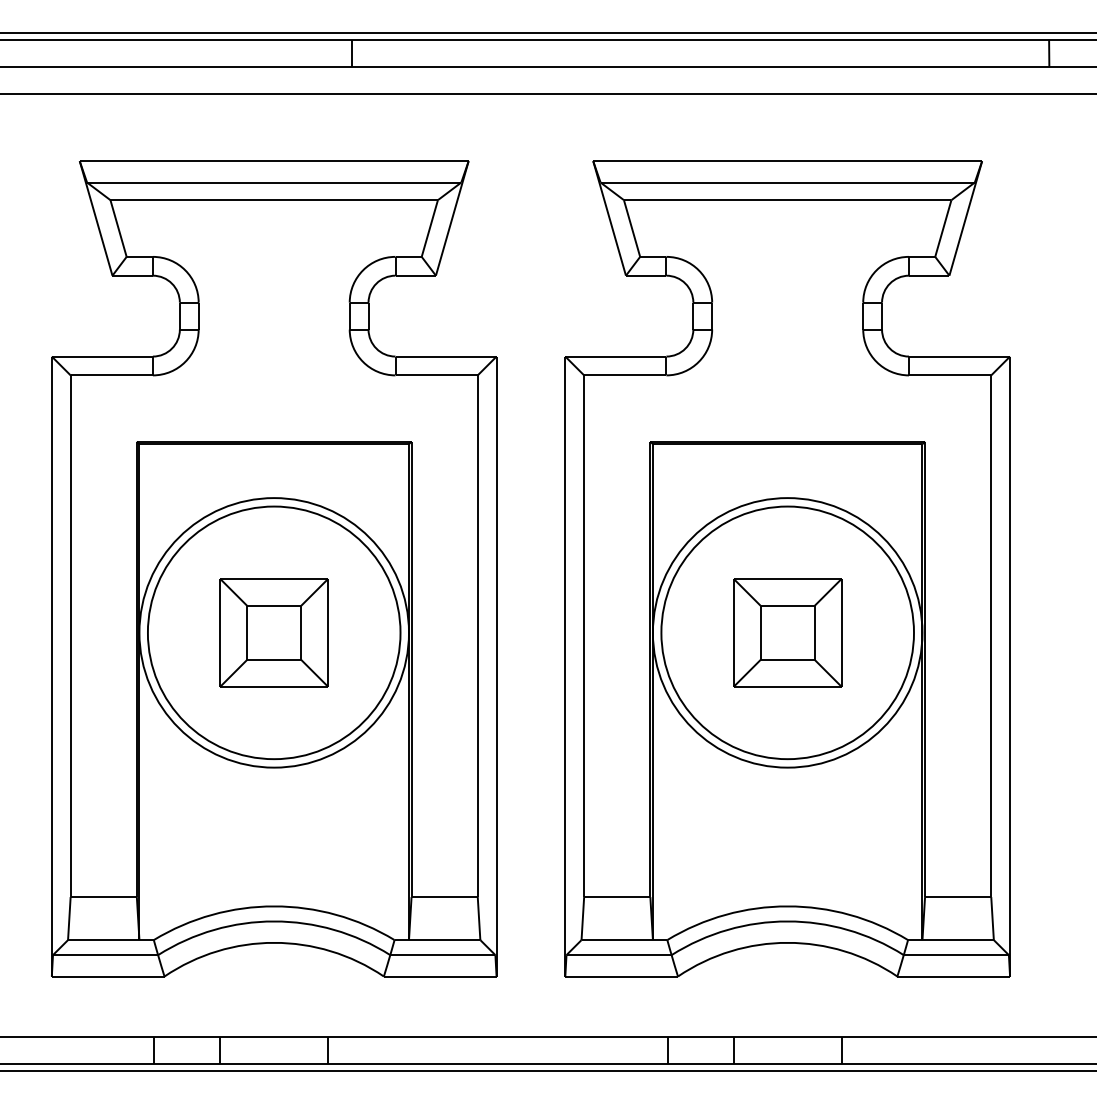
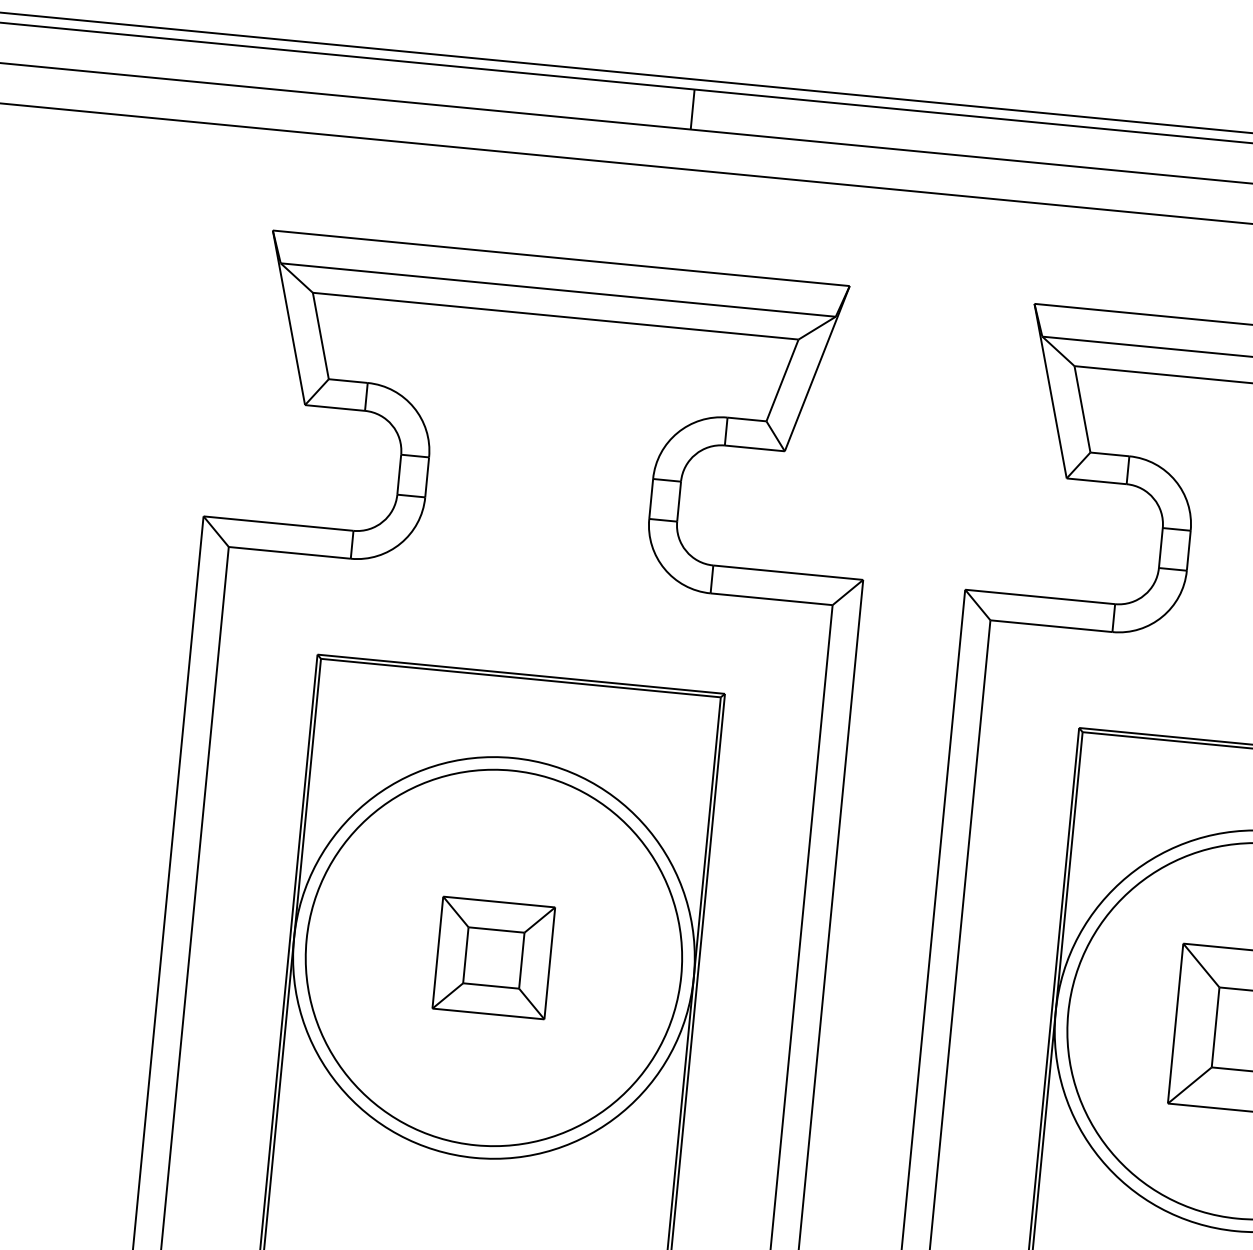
part: (273, 632) -> (492, 957), size x0.7

